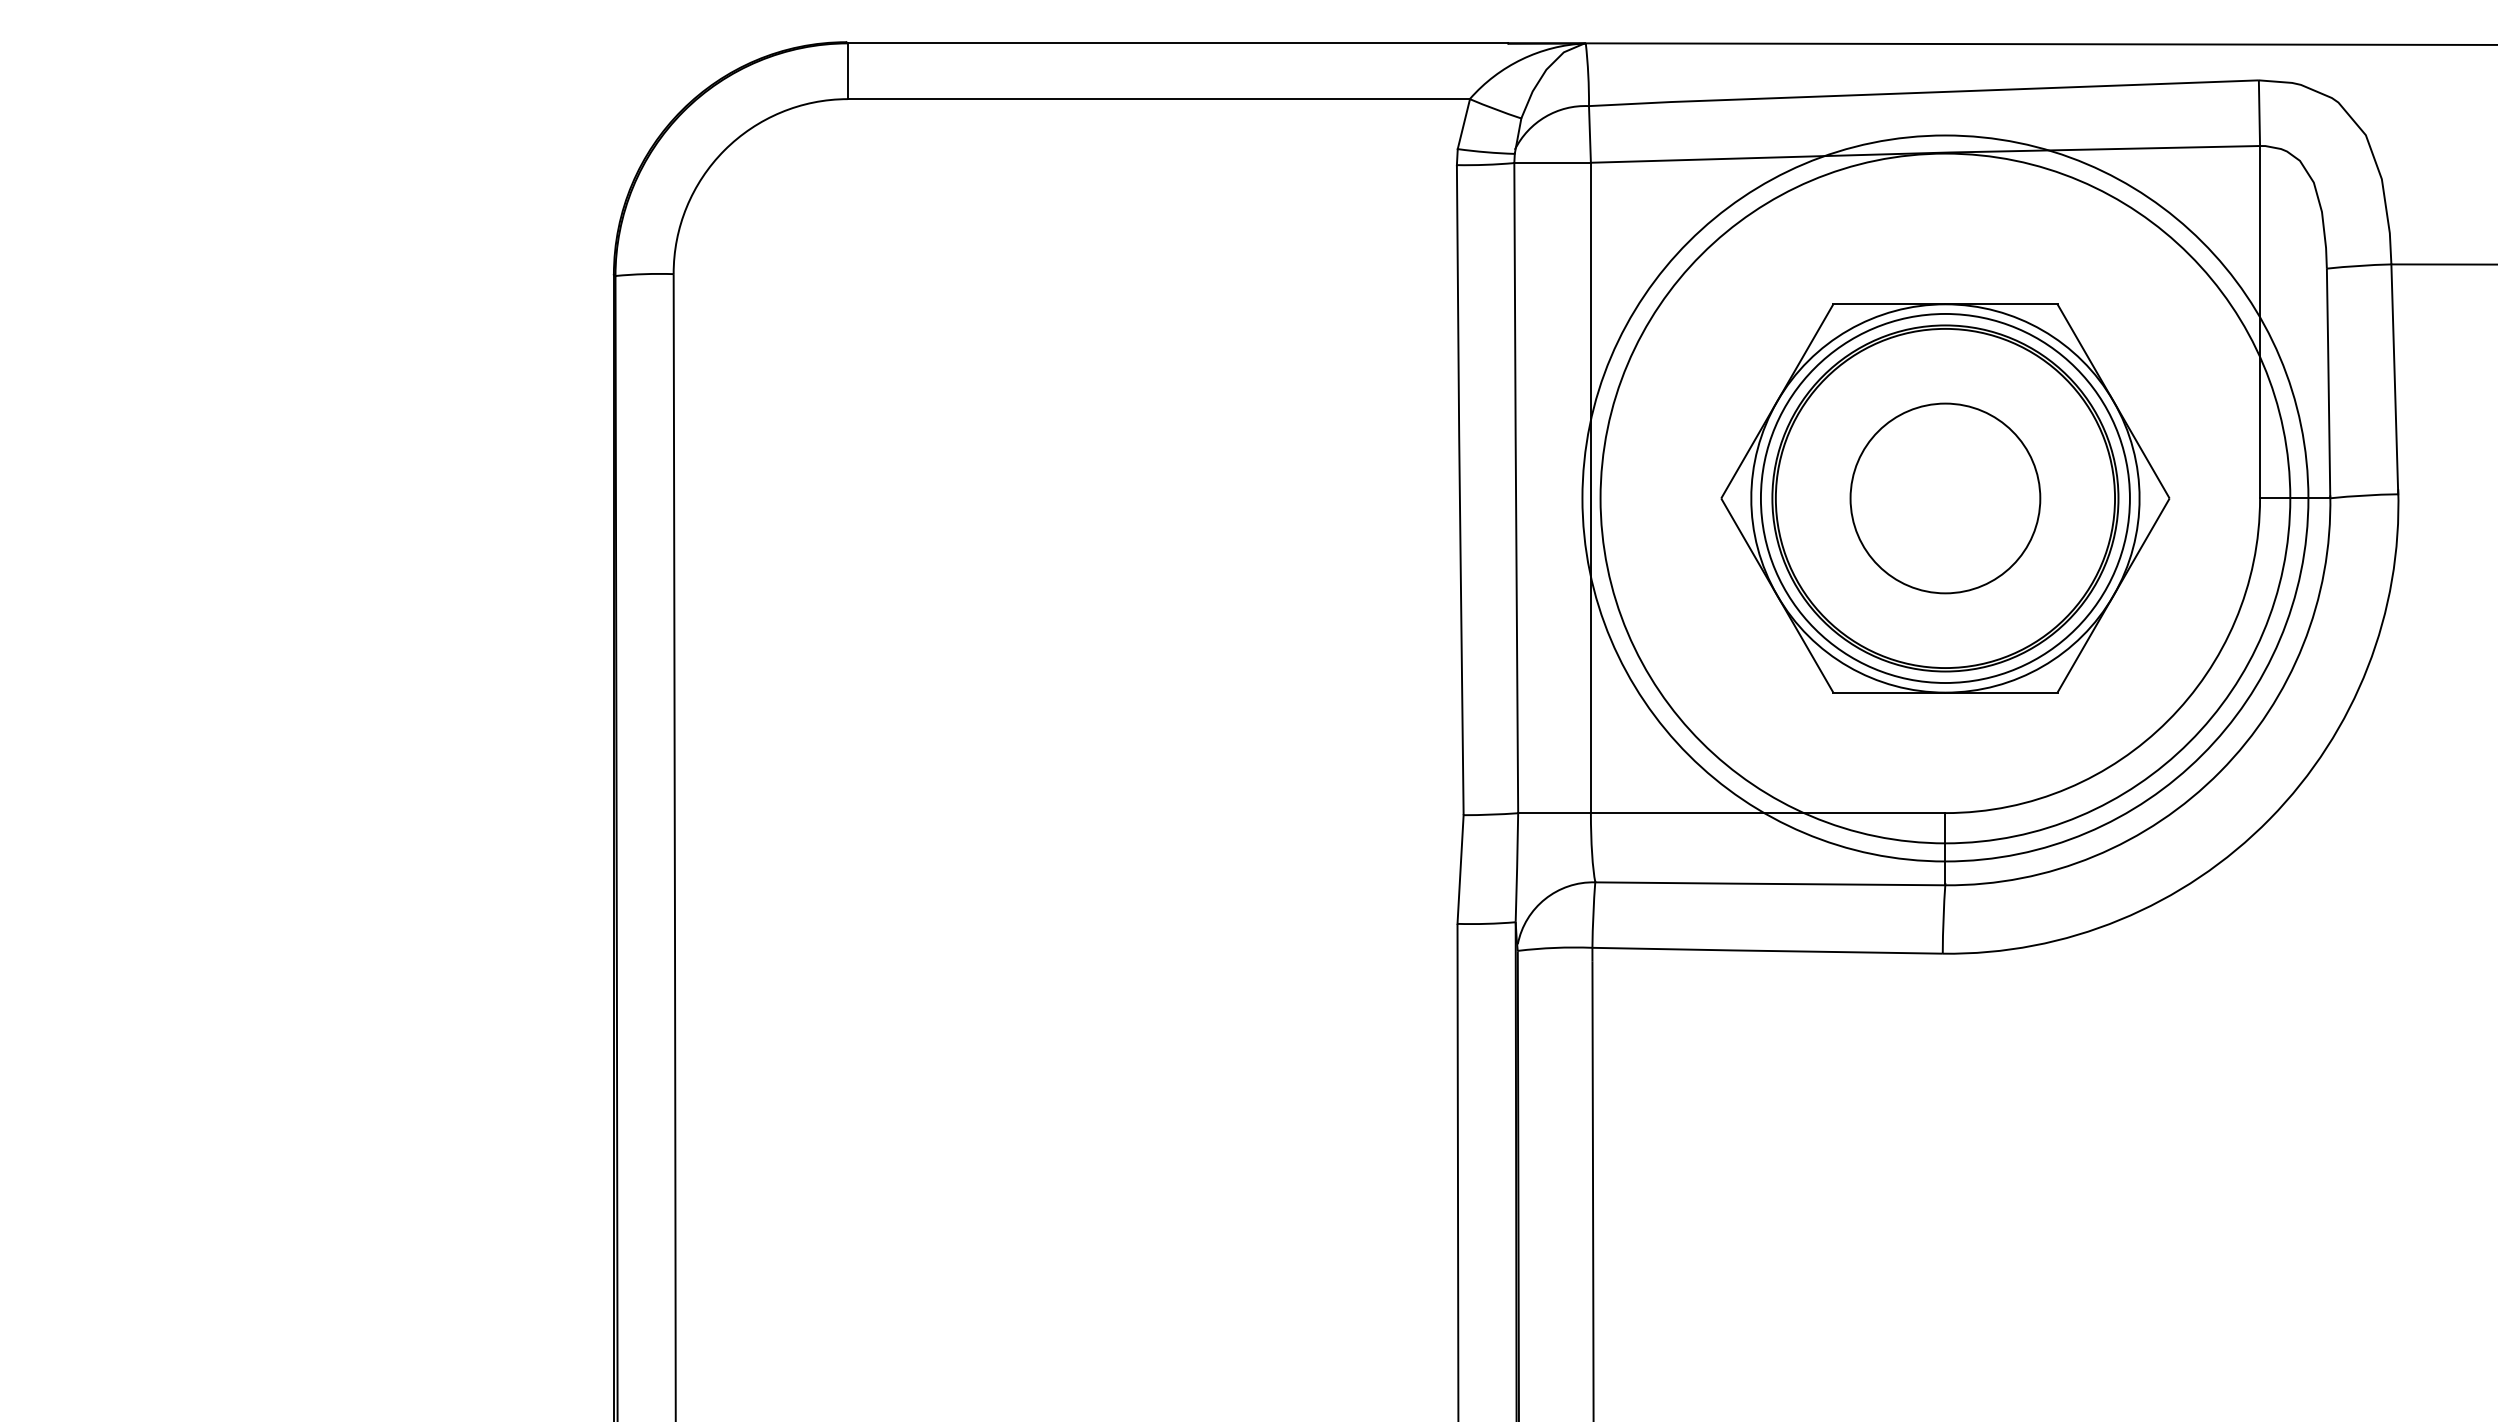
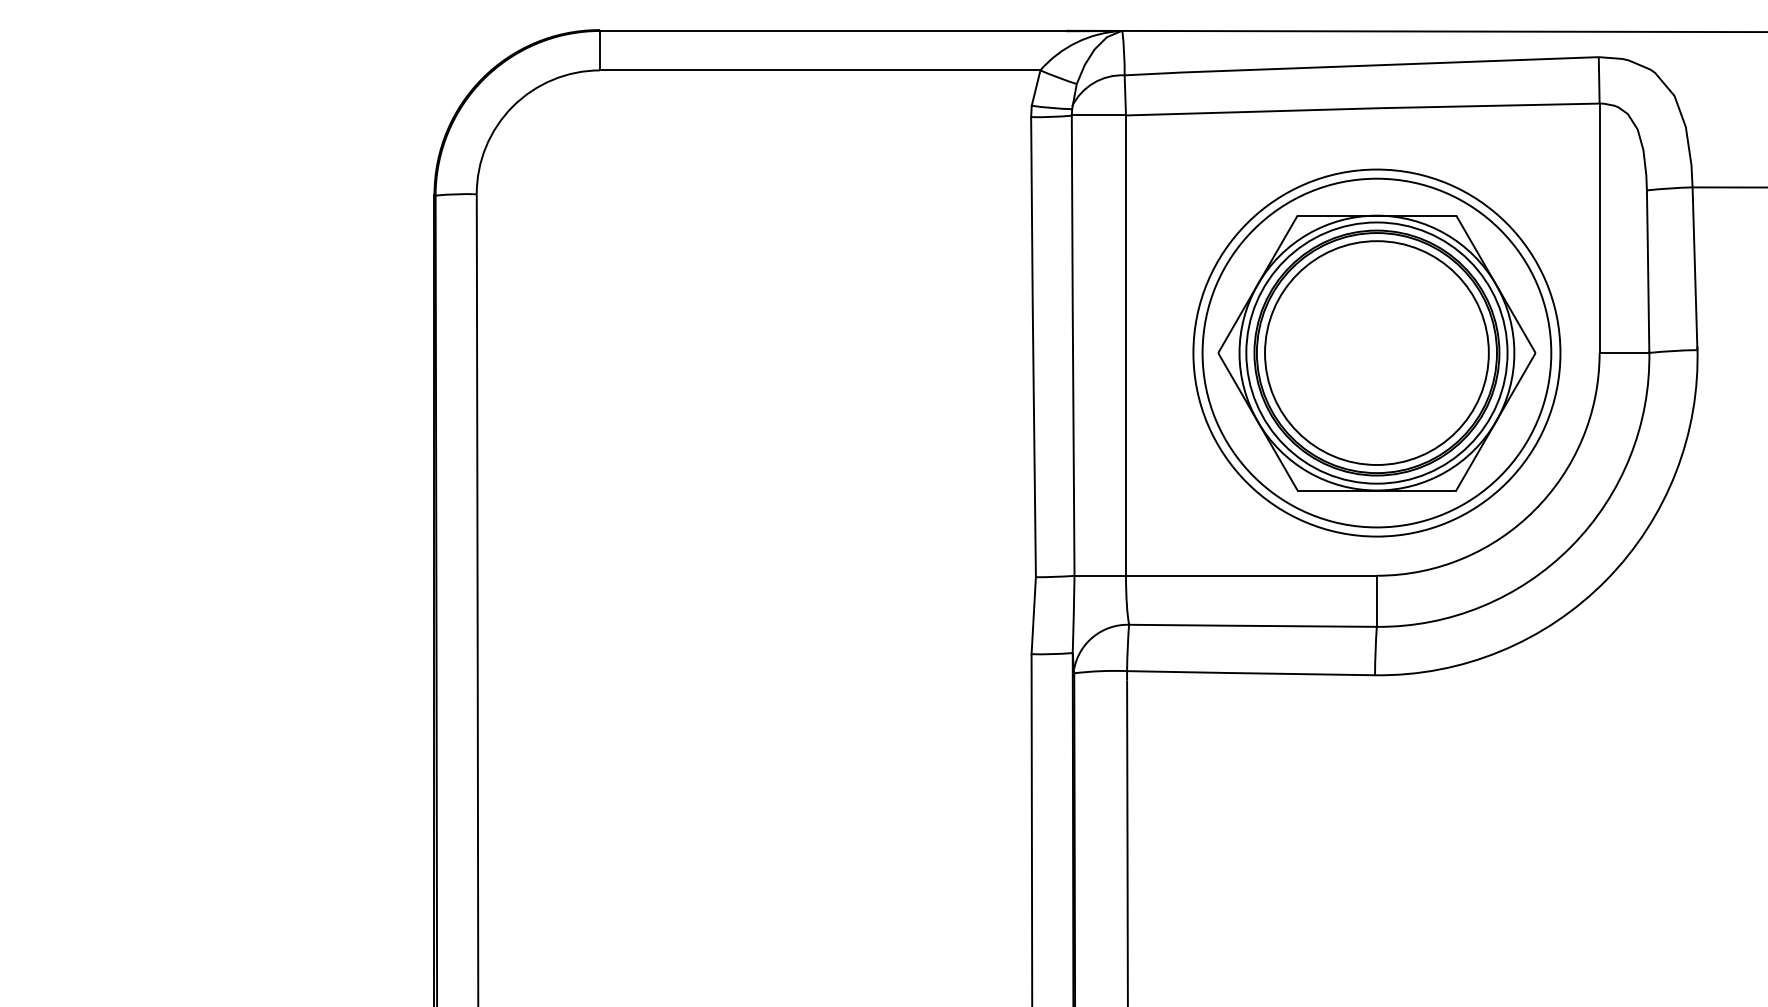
circle: (1945, 498) -> (1376, 353), size x0.71
circle: (1945, 498) -> (1376, 353), size x0.71
circle: (1945, 498) -> (1376, 353), size x1.67

